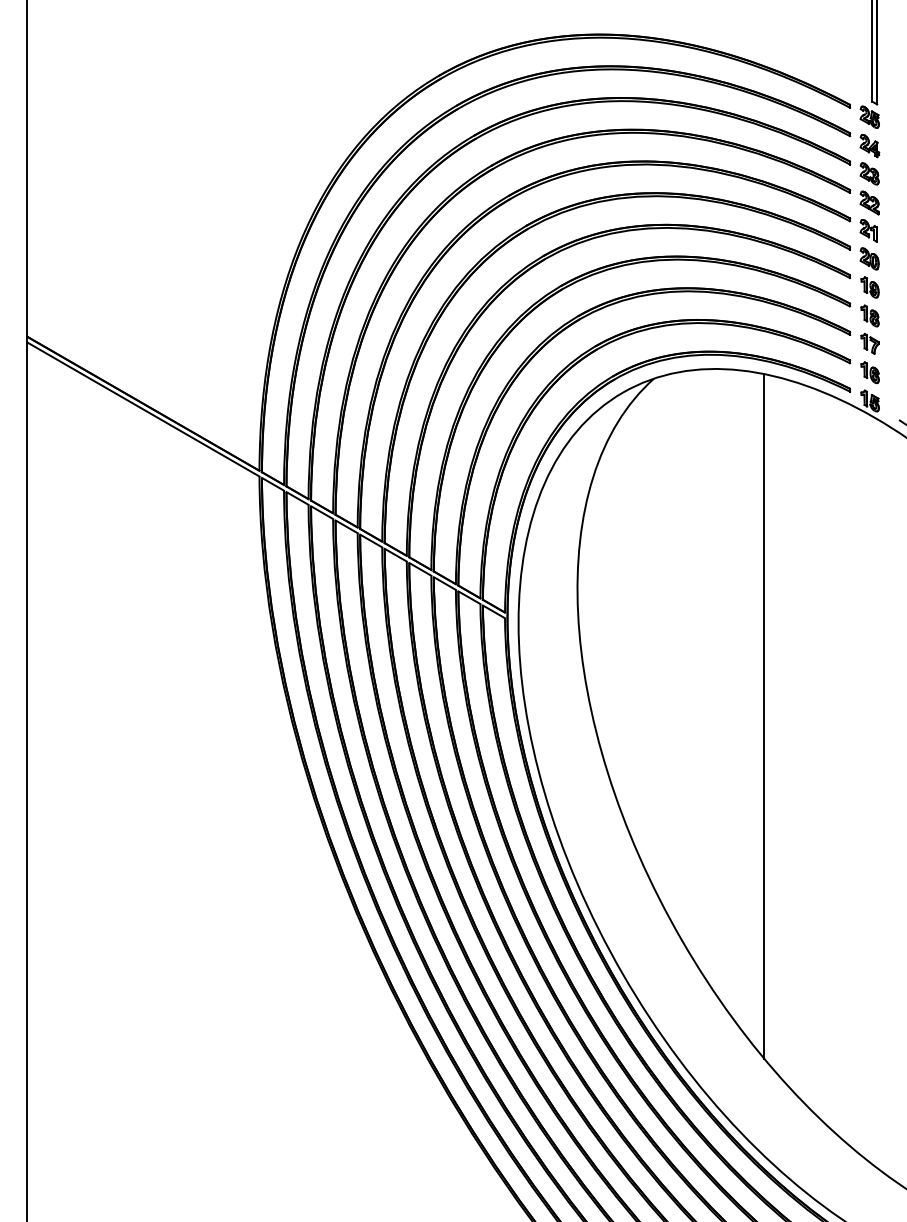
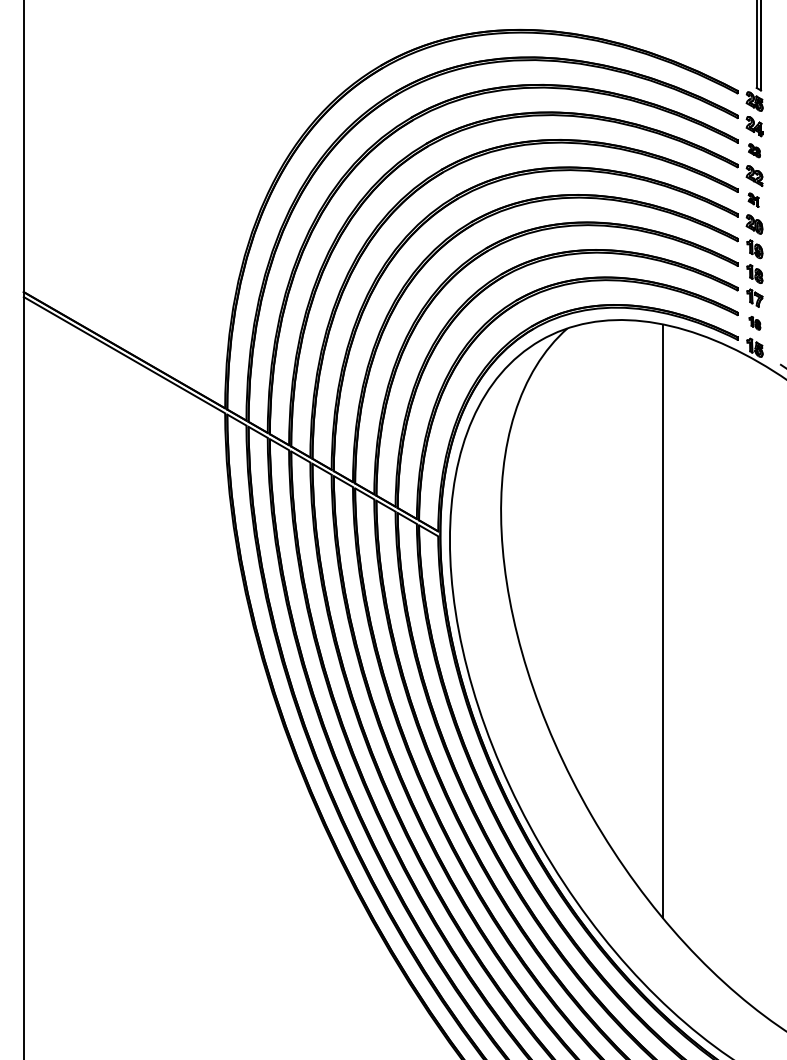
part: (869, 173) -> (754, 150), size x0.7
part: (868, 230) -> (753, 199), size x0.7
part: (869, 372) -> (754, 323), size x0.7

